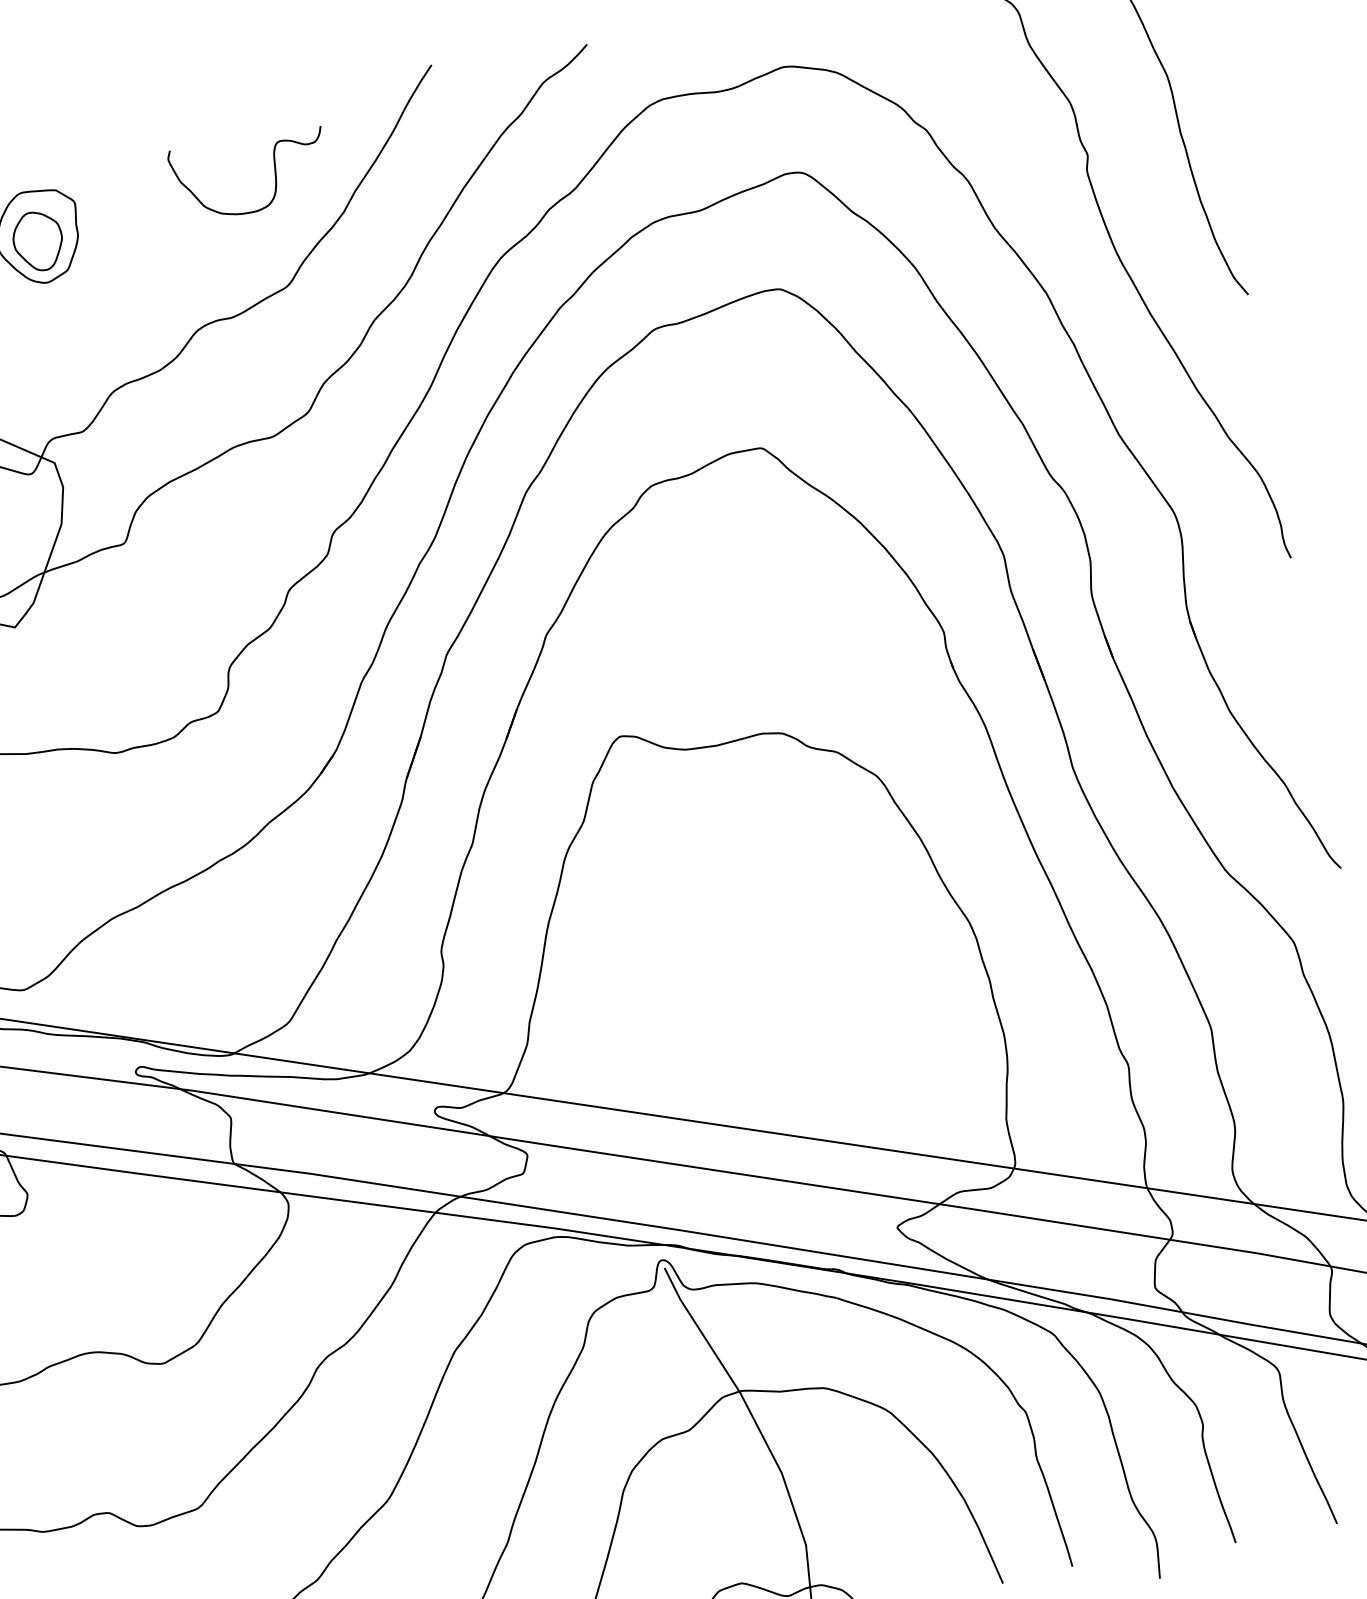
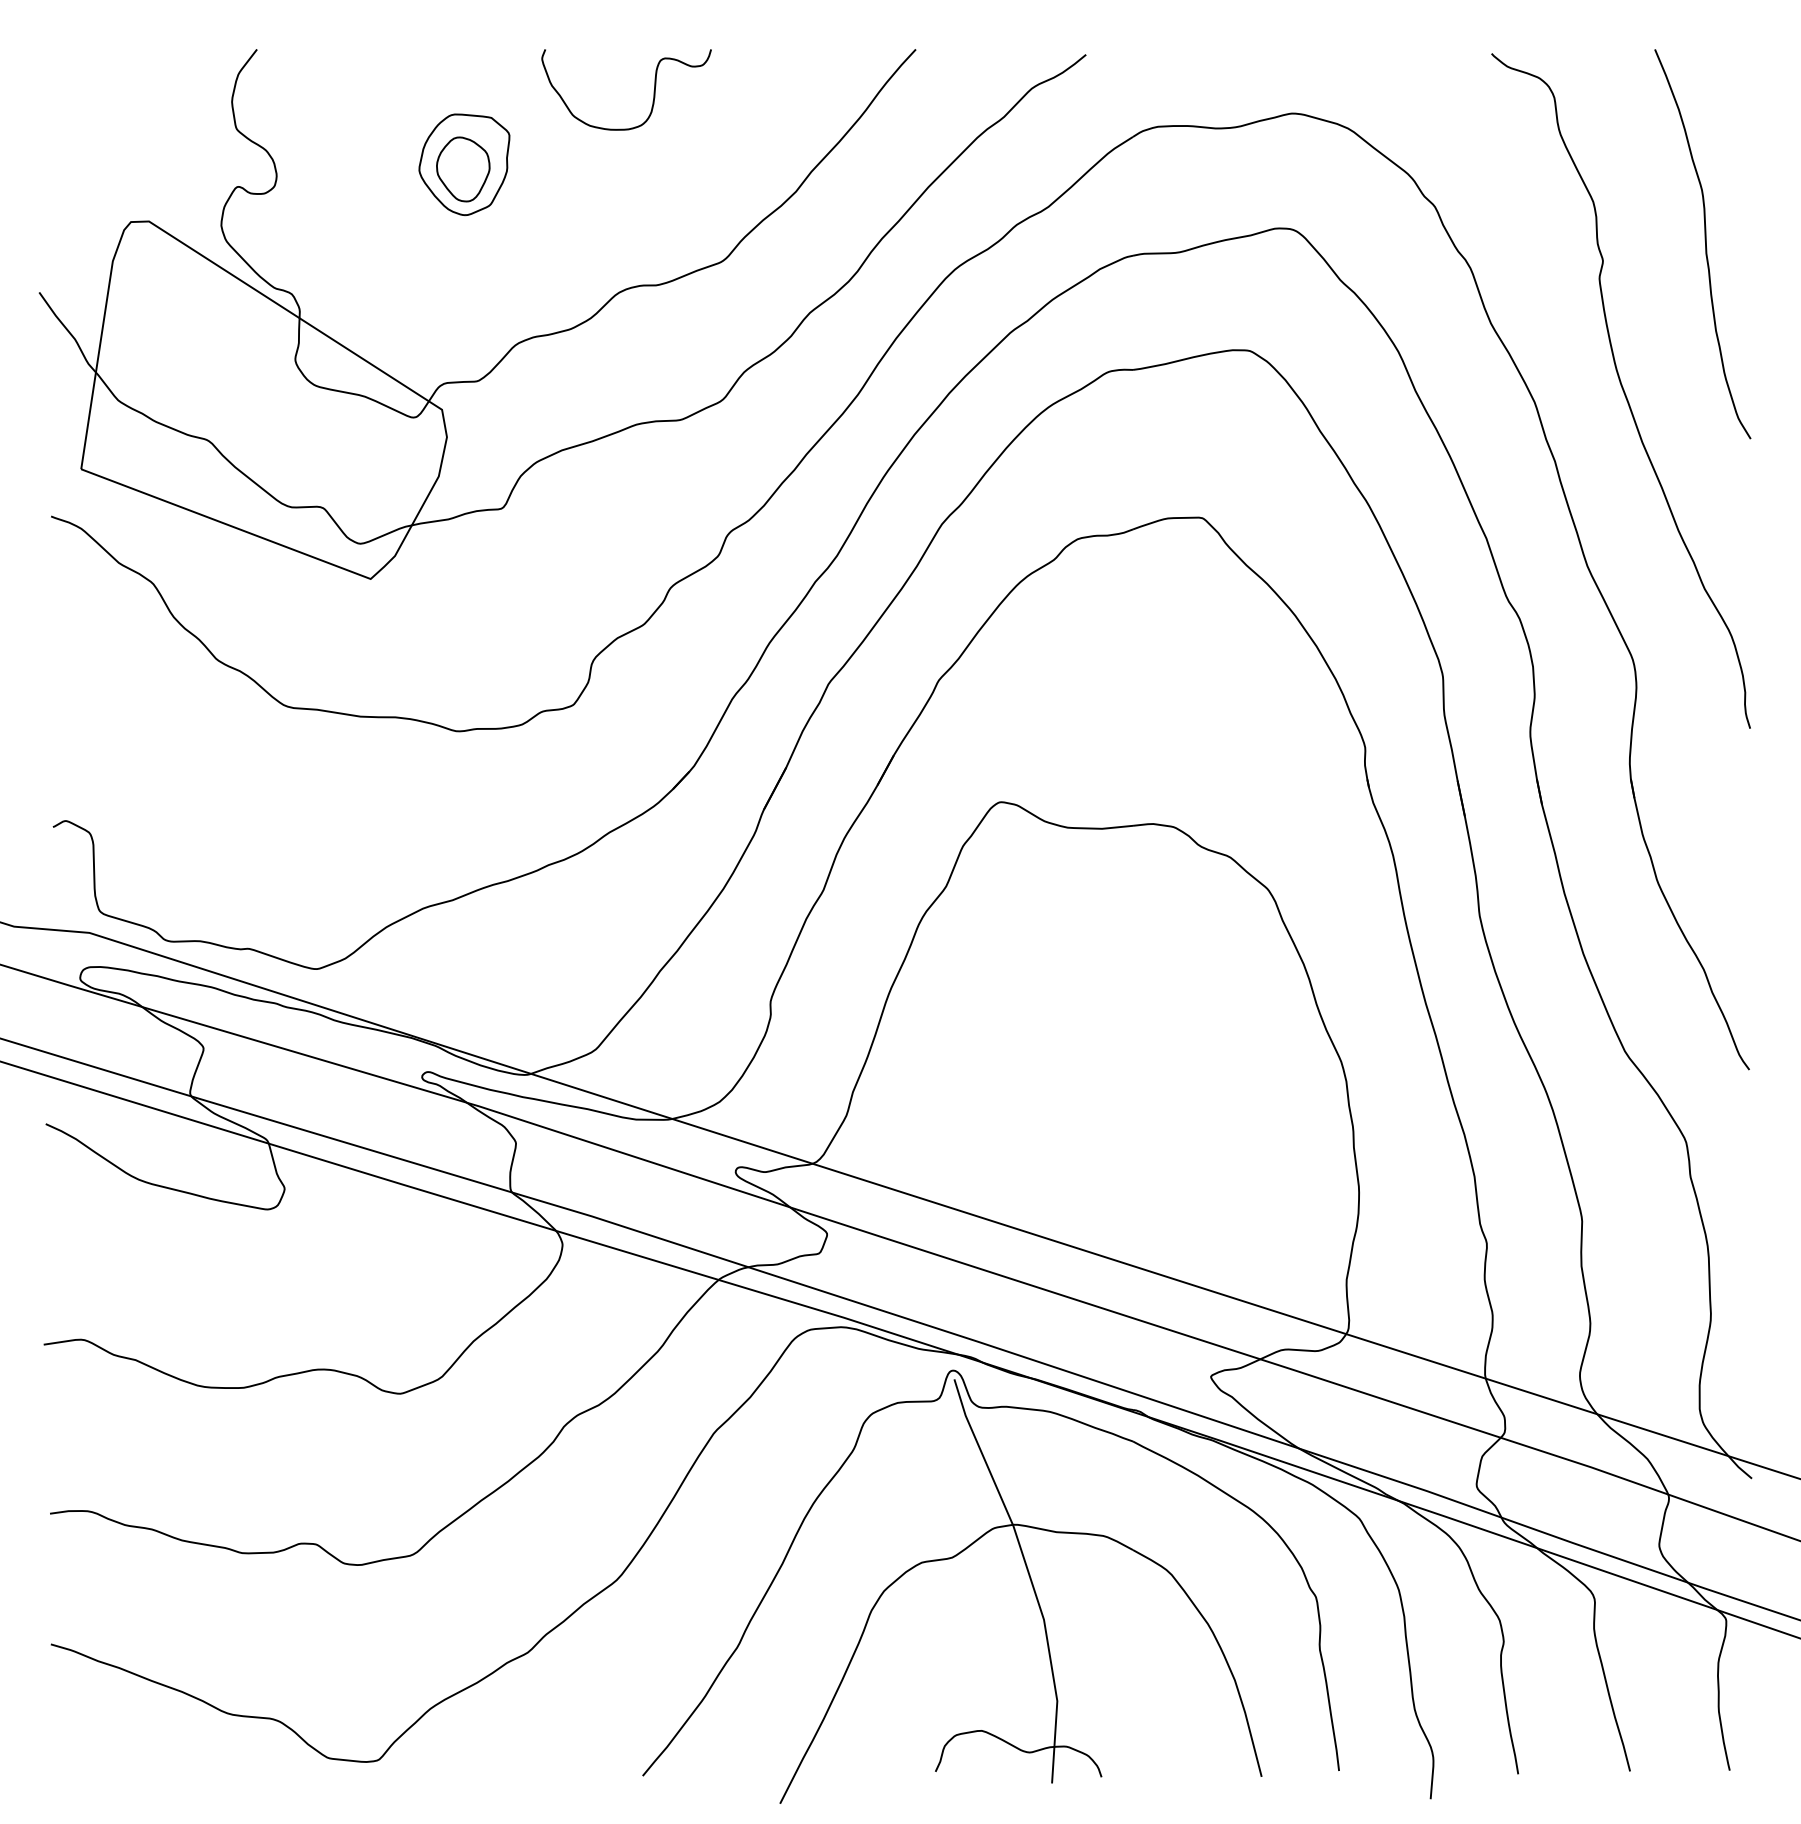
curve: (274, 172) -> (653, 91), moved

